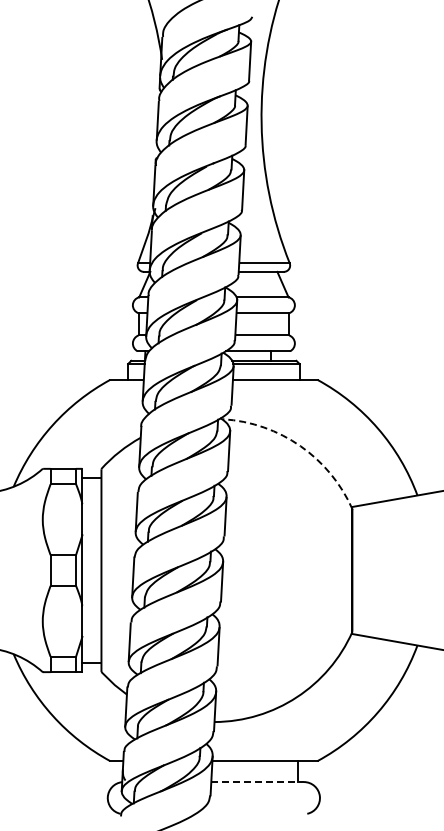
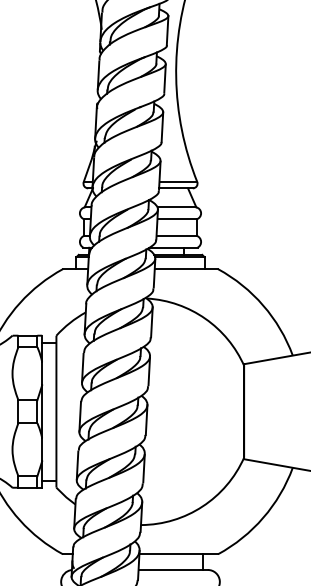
arc: (300, 446) -> (205, 318), dashed -> solid
line: (258, 782) -> (173, 570), dashed -> solid

